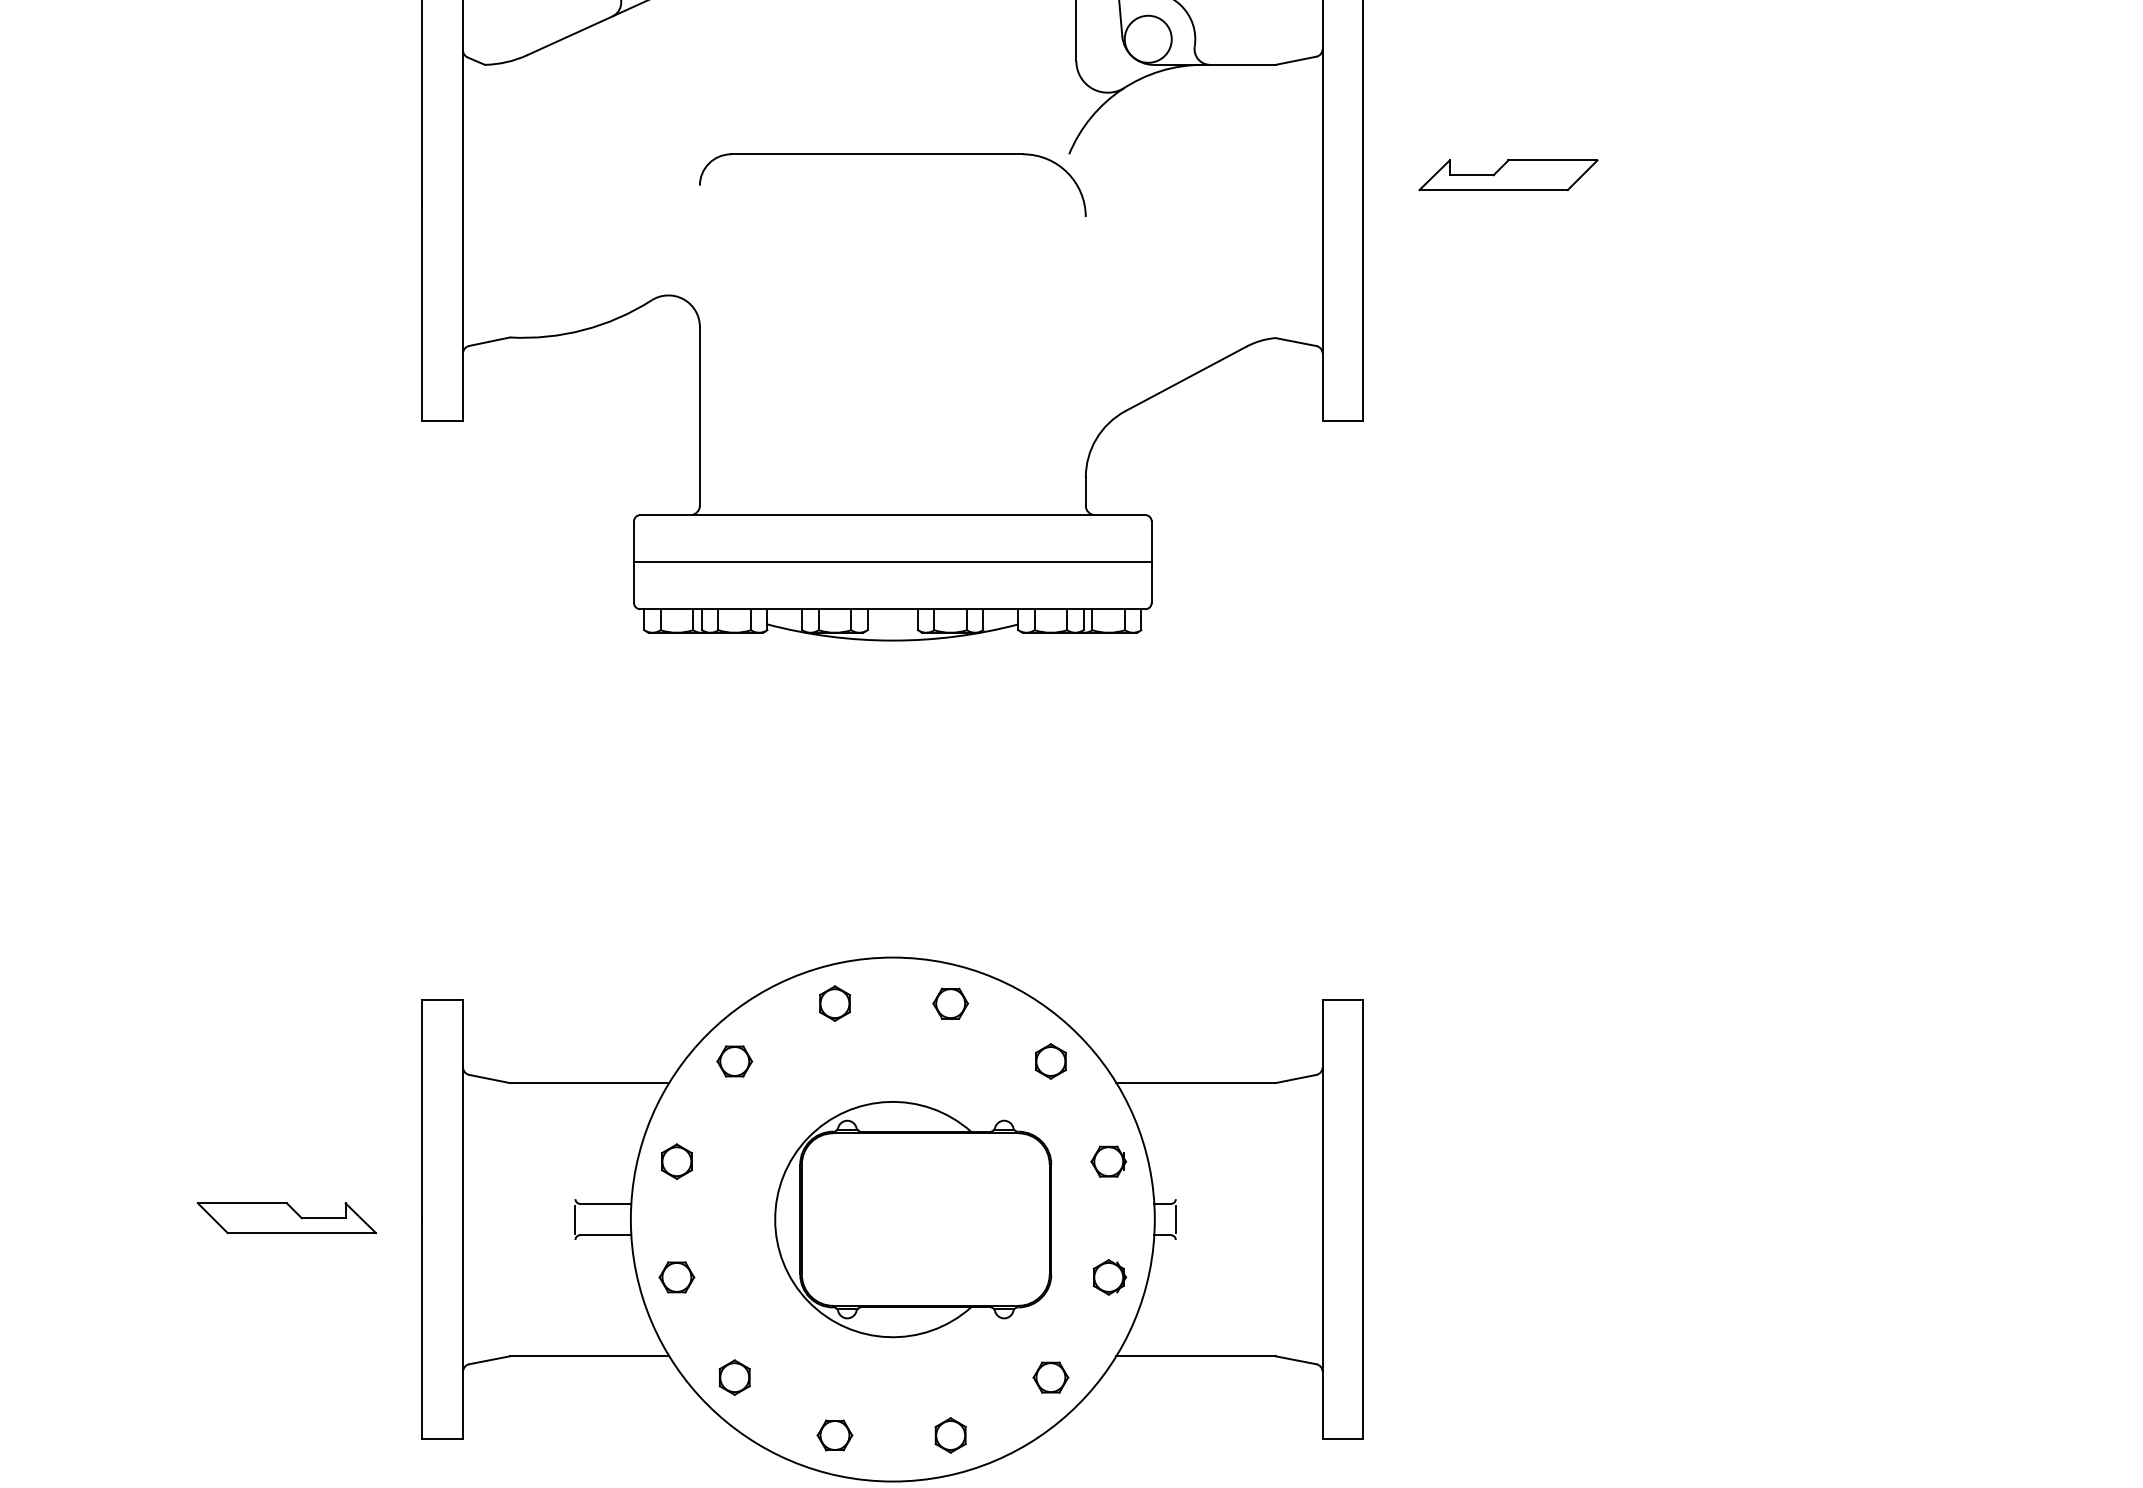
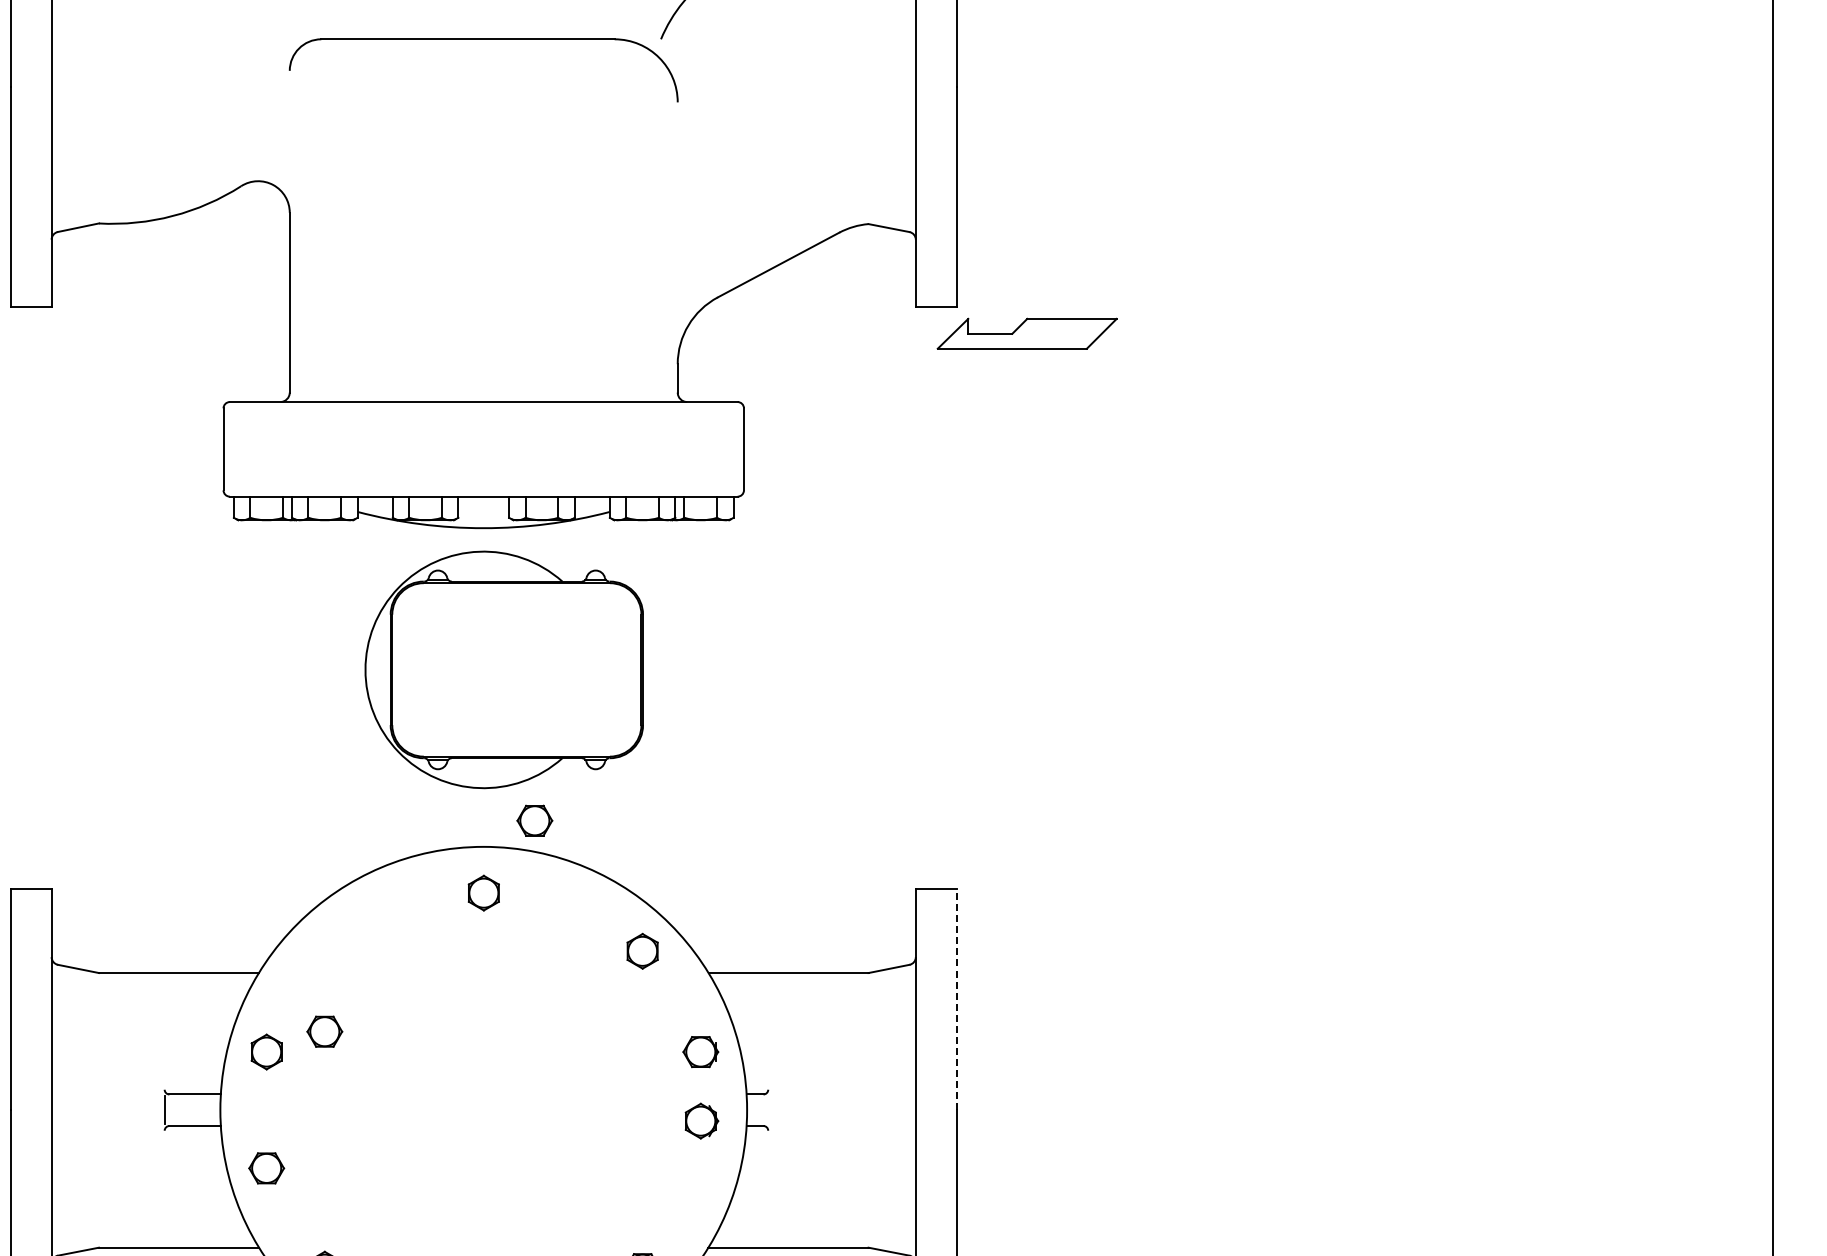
part: (1508, 175) -> (1027, 334), moved
line: (892, 562) -> (483, 449), removed
part: (834, 1003) -> (483, 893), moved
part: (950, 1003) -> (534, 820), moved
part: (734, 1061) -> (324, 1031), moved
line: (1363, 1109) -> (956, 999), solid -> dashed
part: (913, 1219) -> (504, 669), moved
line: (1175, 1219) -> (767, 1110), removed
part: (1109, 1277) -> (701, 1121), moved

